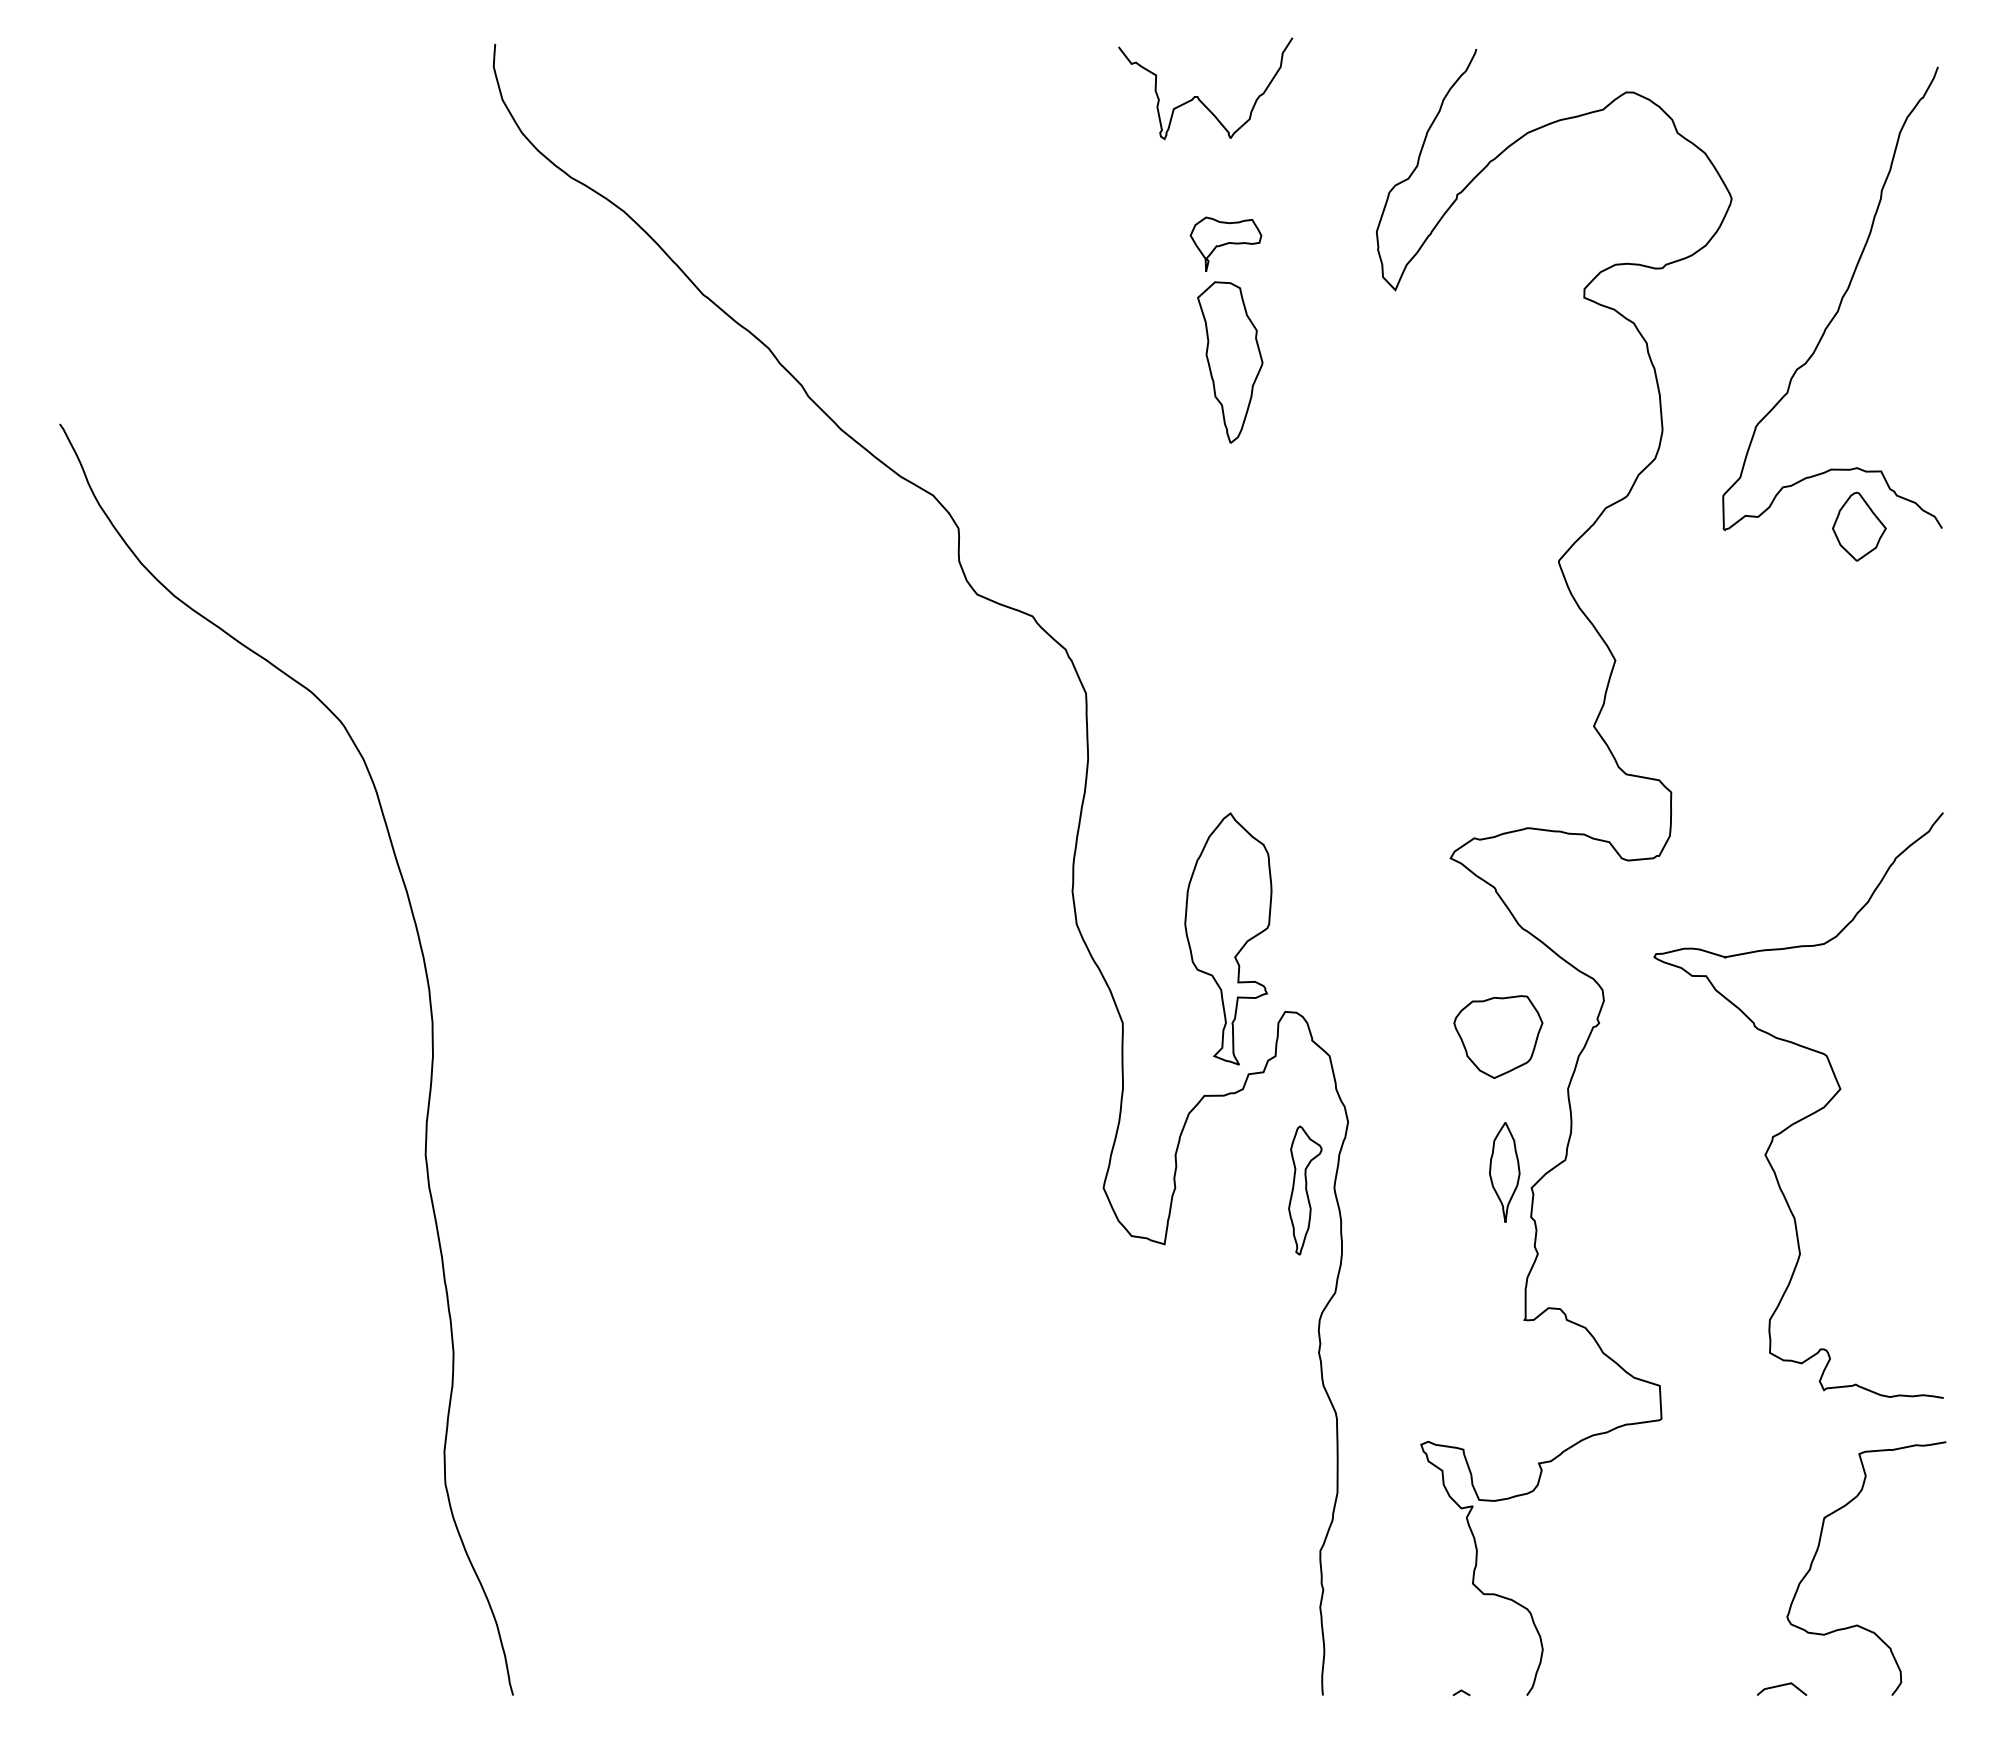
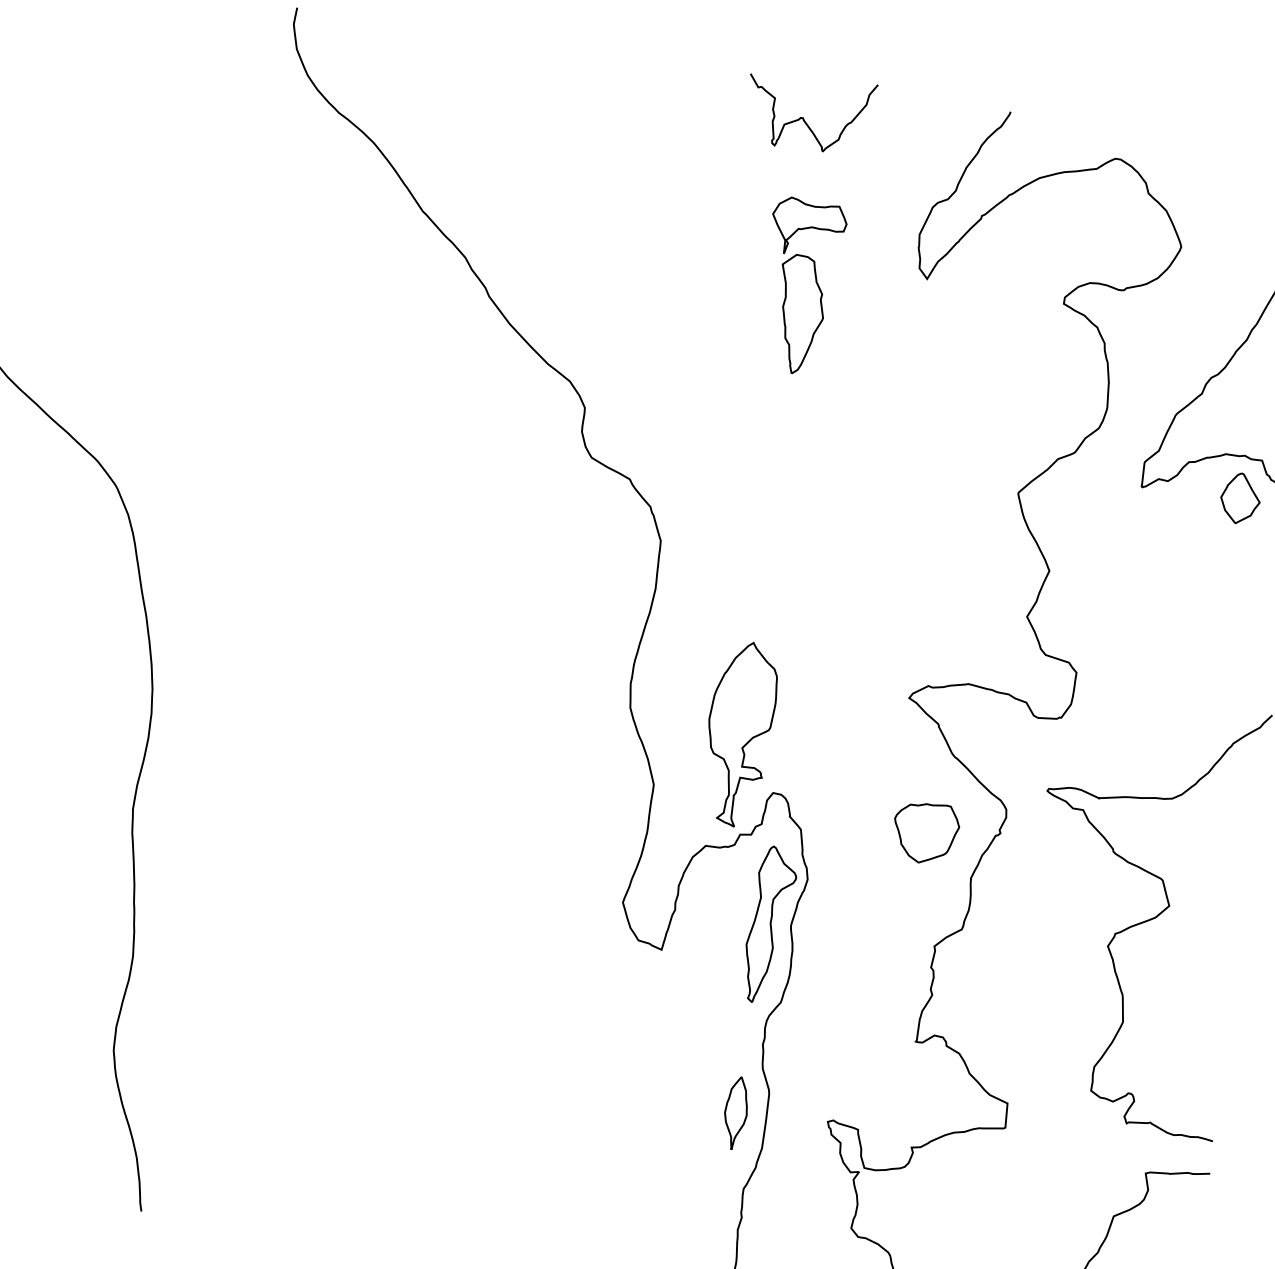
part: (1225, 244) -> (808, 228), size x1.43
part: (1504, 1172) -> (735, 1113), moved
part: (1305, 1190) -> (769, 925), size x1.67

